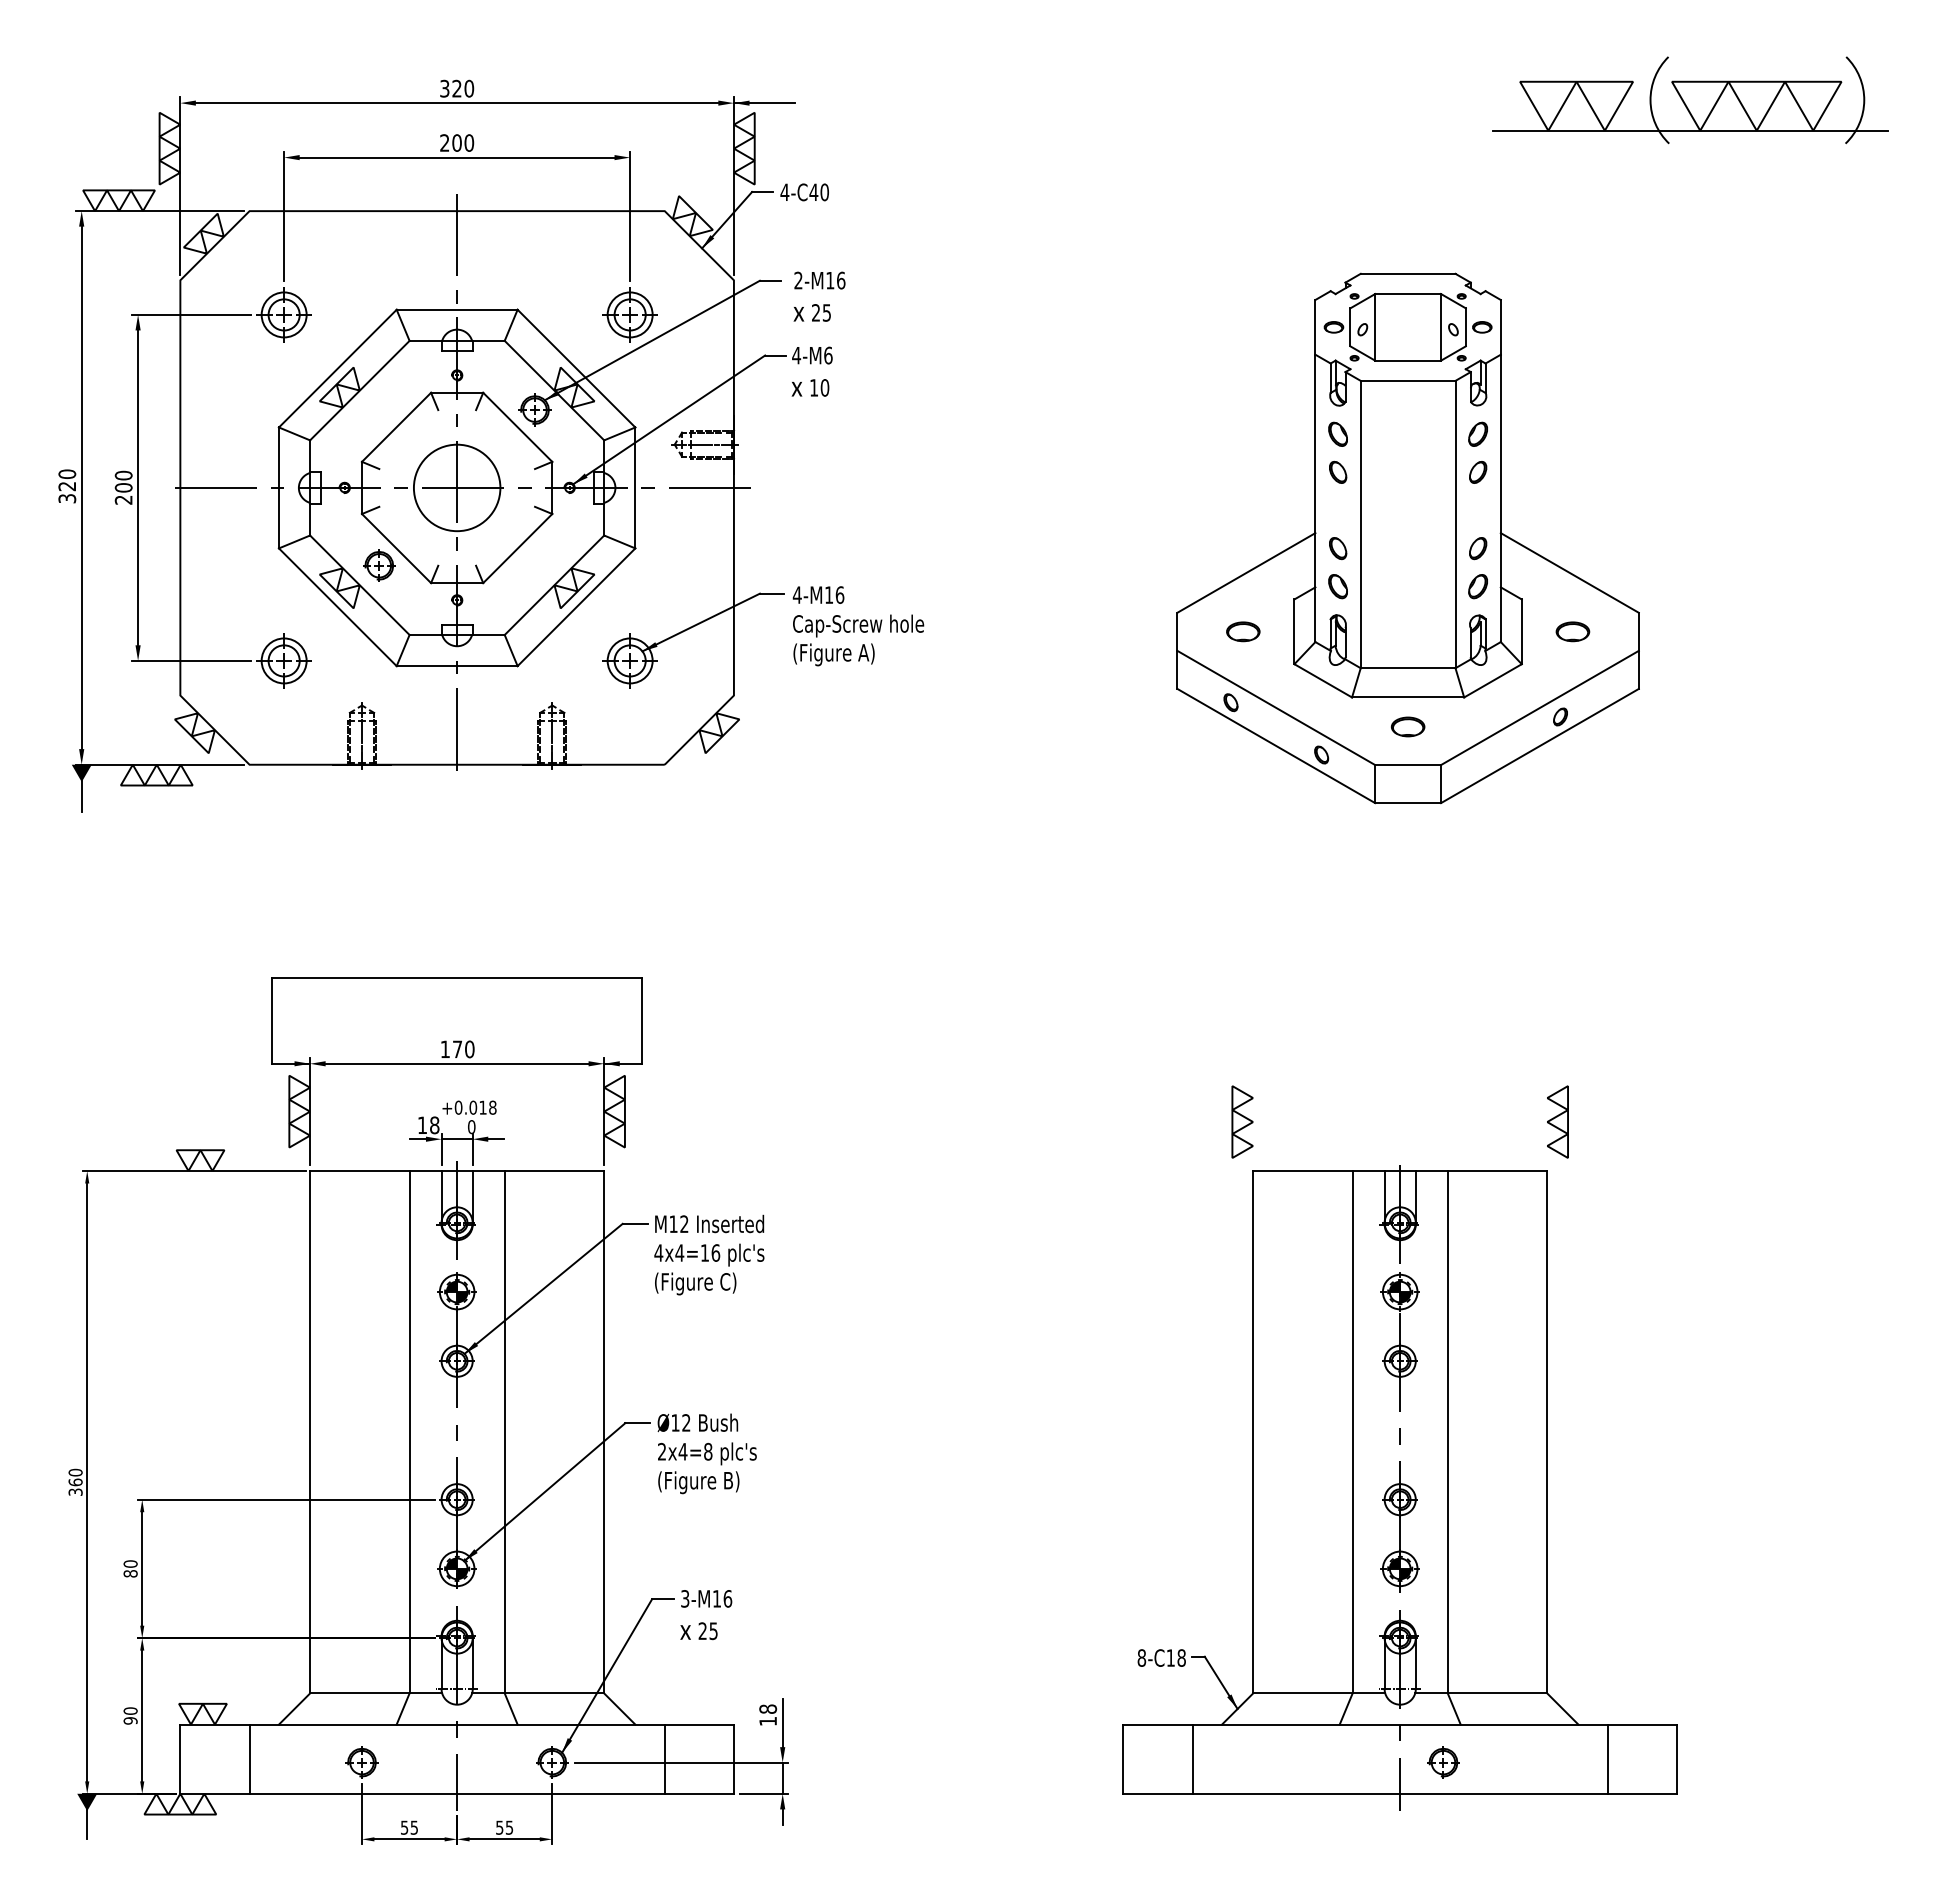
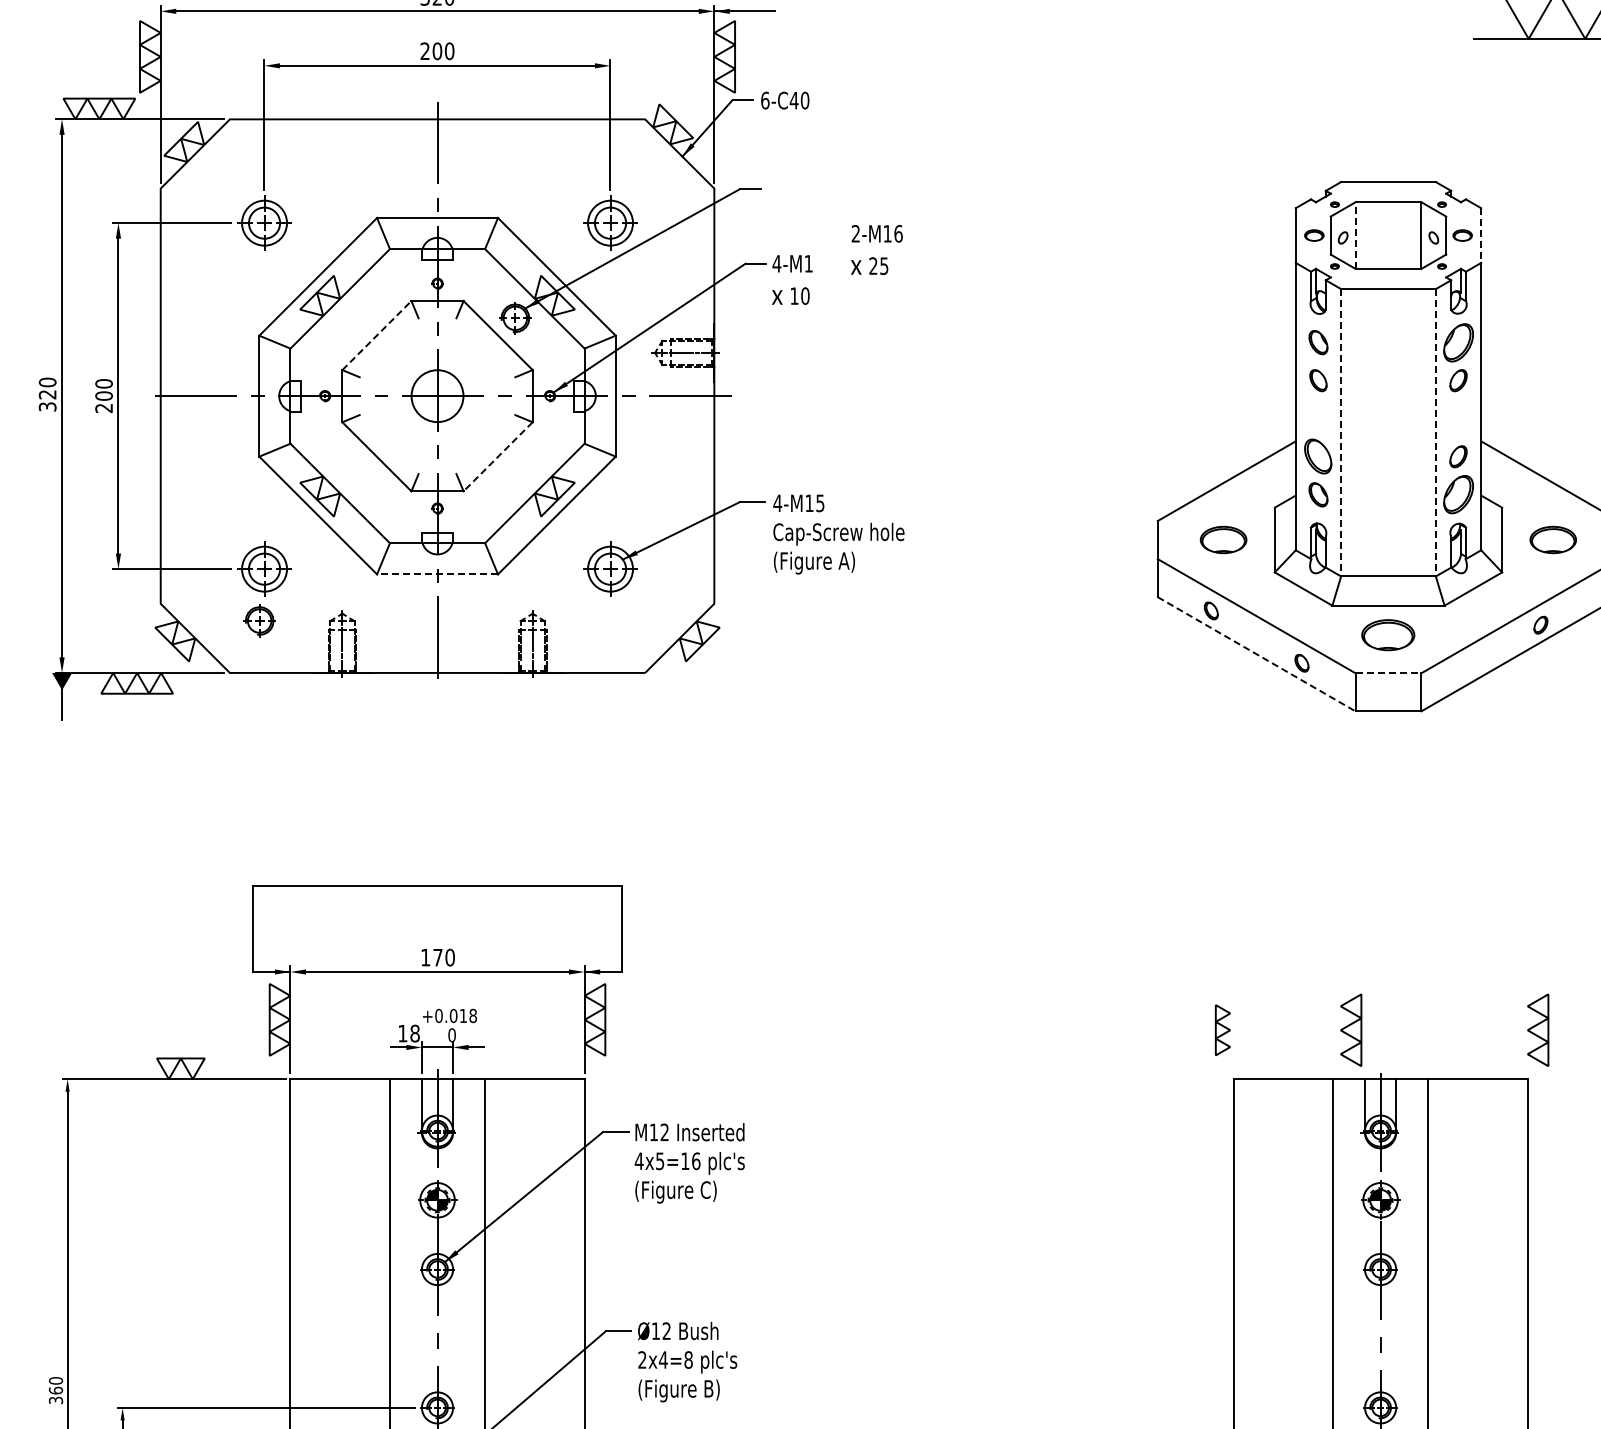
text: (784, 192) -> (764, 100), 4-C40 -> 6-C40
text: (819, 296) -> (876, 249), moved
line: (1375, 326) -> (1355, 234), solid -> dashed
line: (1500, 327) -> (1480, 235), solid -> dashed
text: (828, 355) -> (808, 263), 4-M6 -> 4-M1
line: (396, 427) -> (376, 335), solid -> dashed
part: (1477, 433) -> (1457, 341), size x1.6
circle: (456, 487) -> (436, 395), size x0.6
line: (1360, 524) -> (1340, 432), solid -> dashed
line: (1455, 524) -> (1435, 432), solid -> dashed
line: (517, 548) -> (497, 456), solid -> dashed
part: (1338, 548) -> (1318, 456), size x1.6
part: (379, 565) -> (259, 620), moved
part: (1477, 586) -> (1457, 494), size x1.6
text: (839, 594) -> (819, 502), 4-M16 -> 4-M15
part: (1243, 631) -> (1223, 539), size x1.4
part: (1572, 631) -> (1552, 539), size x1.4
line: (456, 666) -> (436, 574), solid -> dashed
part: (1408, 726) -> (1388, 634), size x1.6
line: (1276, 746) -> (1256, 654), solid -> dashed
line: (1408, 765) -> (1388, 673), solid -> dashed
part: (1242, 1121) -> (1222, 1029), size x0.7
part: (1370, 1121) -> (1350, 1029), added
text: (679, 1252) -> (659, 1160), 4x4=16 -> 4x5=16

